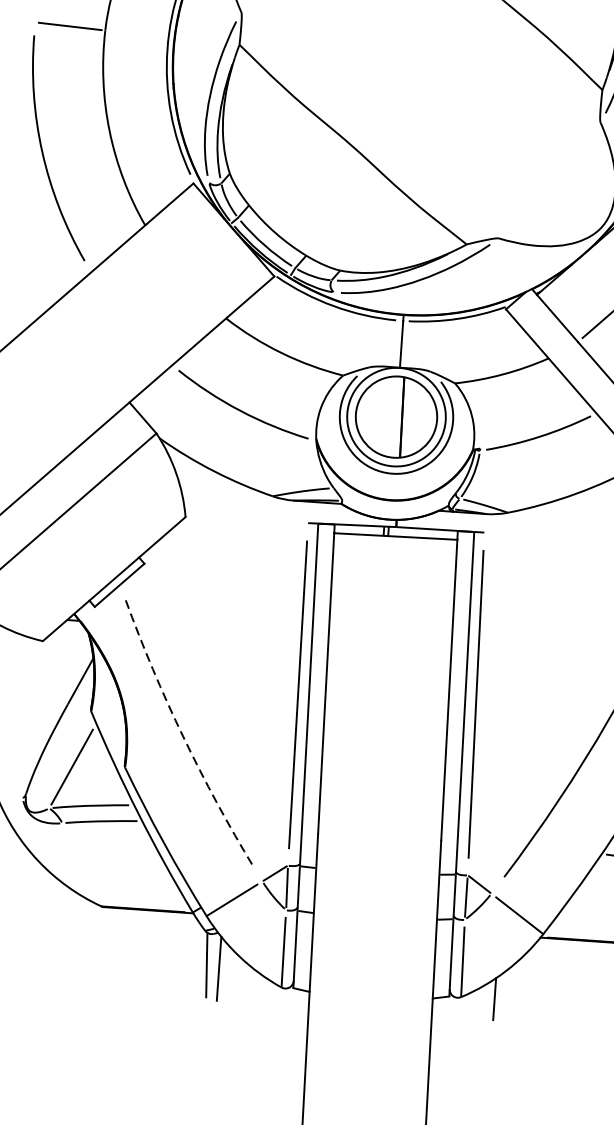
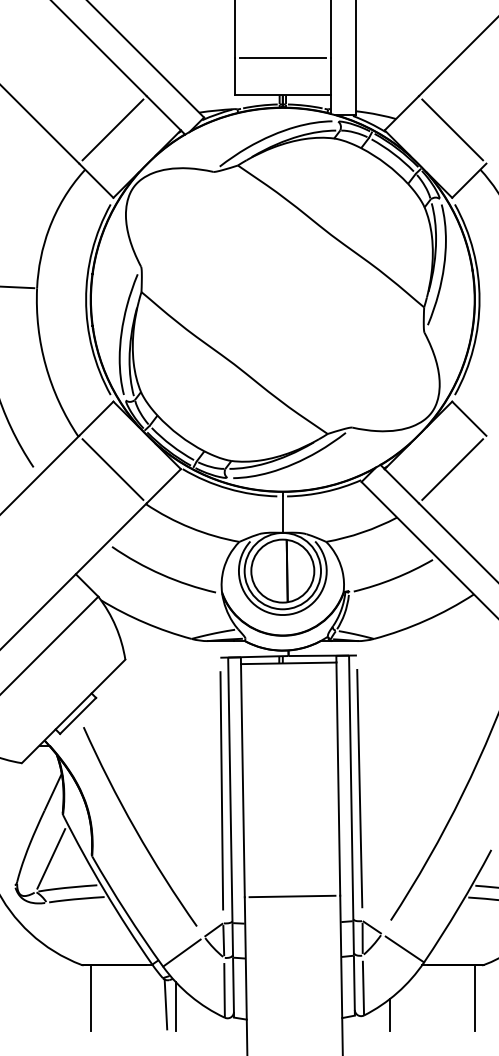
line: (186, 270) -> (112, 469), added
arc: (183, 736) -> (135, 829), dashed -> solid
line: (379, 837) -> (292, 896), added
line: (110, 950) -> (90, 998), added
line: (605, 985) -> (474, 998), added

